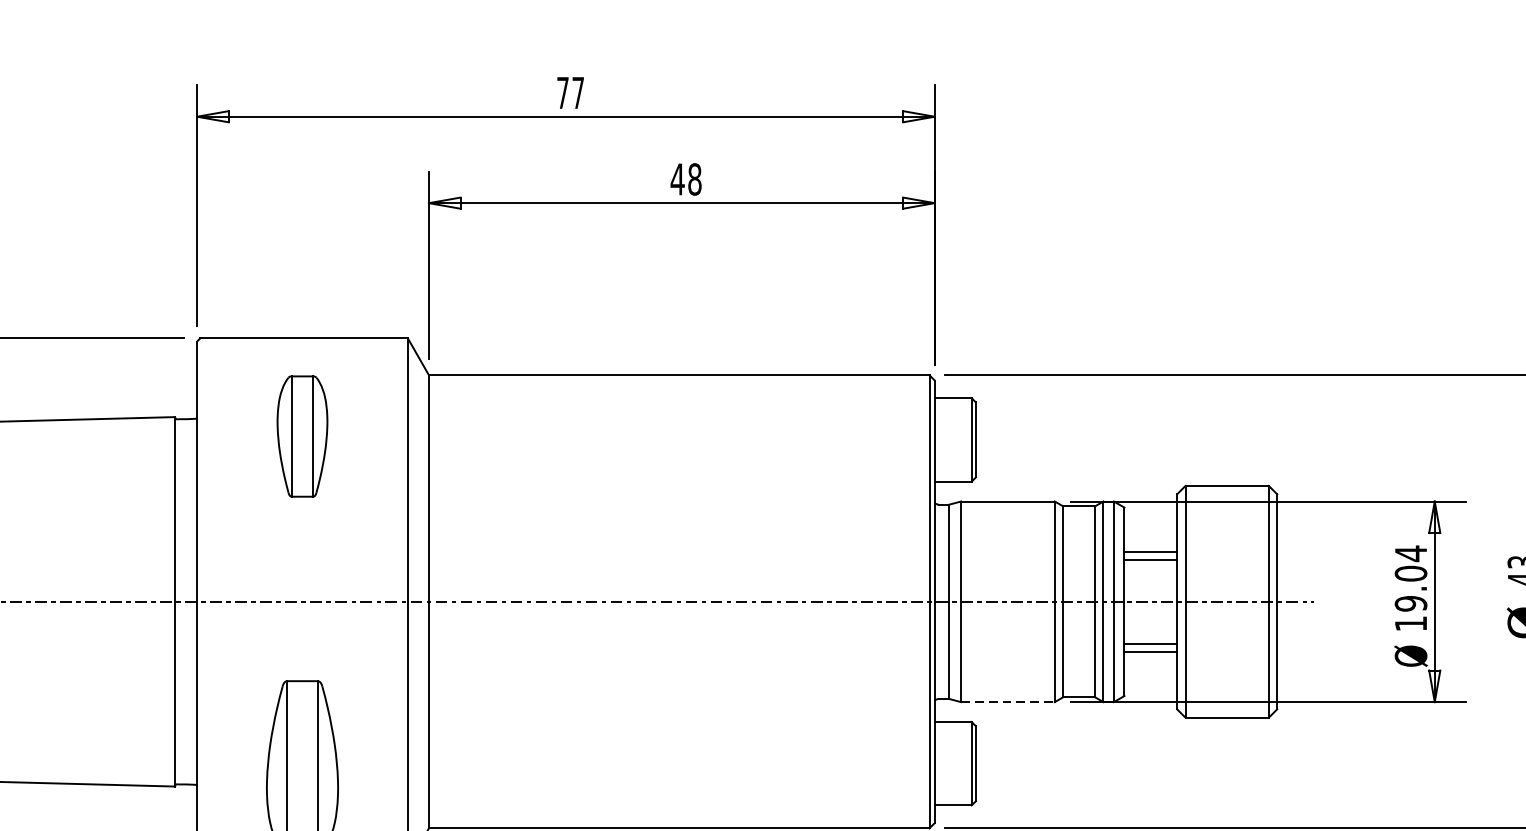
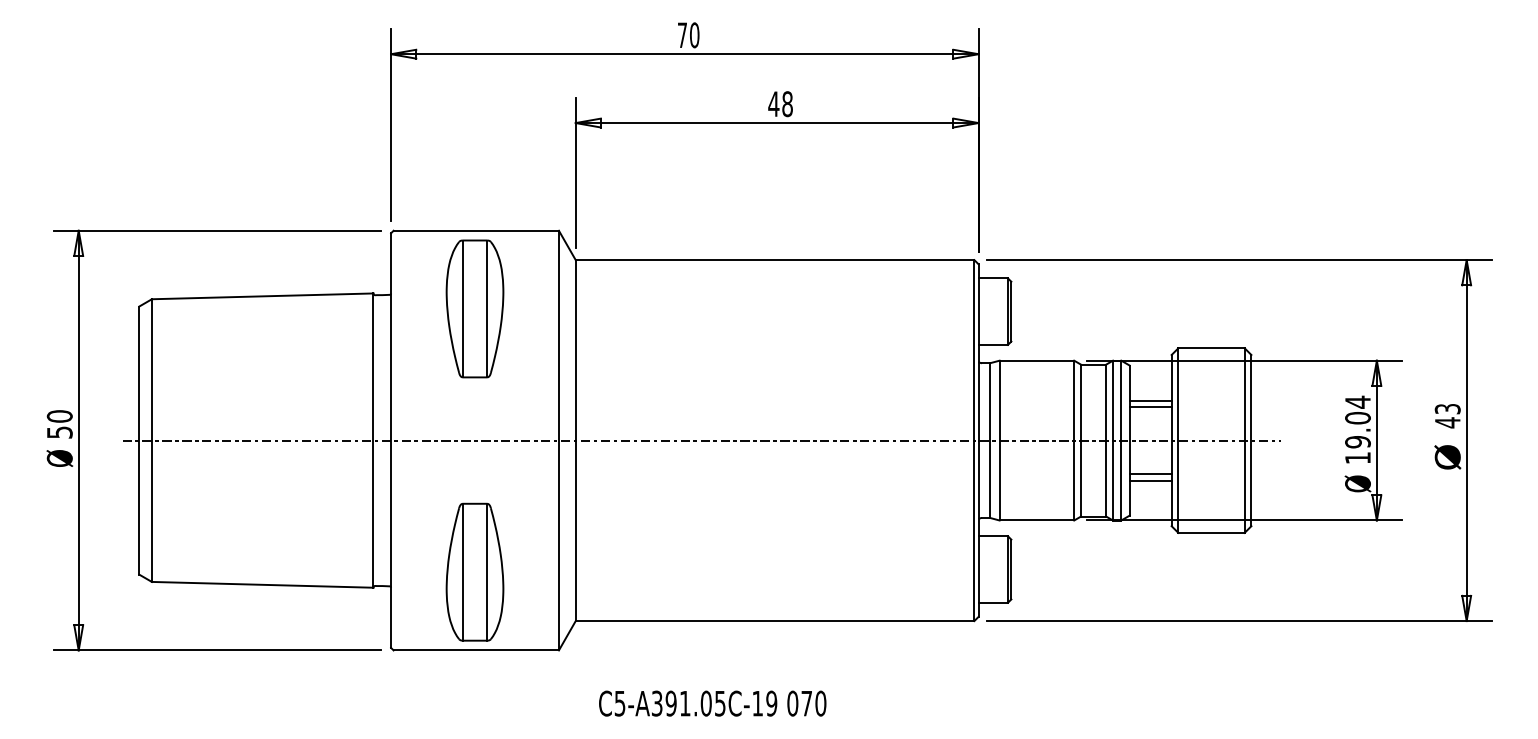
text: (578, 93) -> (694, 35), 77 -> 70
part: (301, 435) -> (474, 308), size x1.43
line: (1008, 702) -> (1037, 520), dashed -> solid

